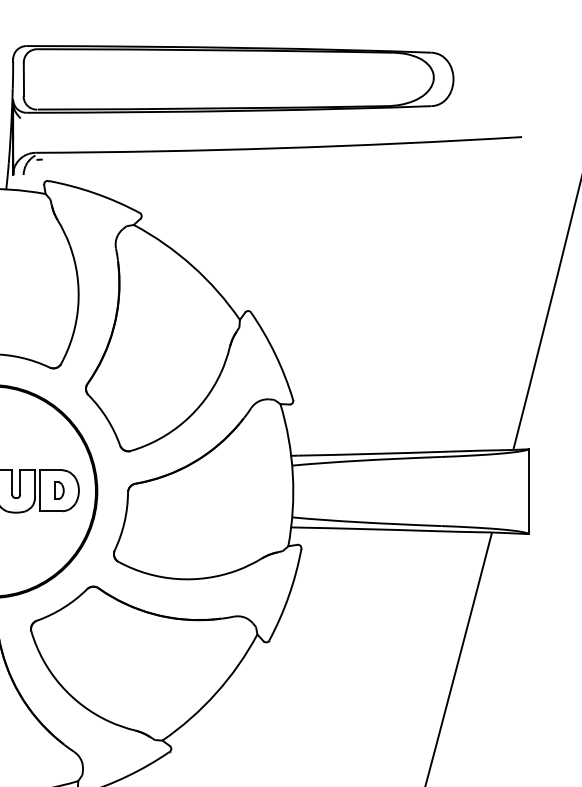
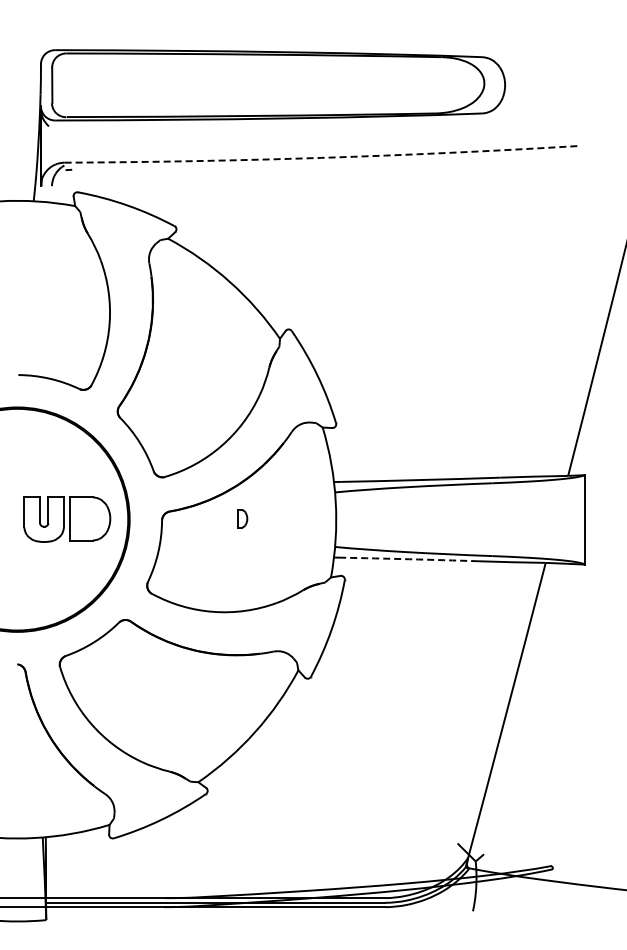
arc: (279, 147) -> (321, 157), solid -> dashed
part: (59, 490) -> (242, 518), moved
arc: (362, 529) -> (409, 559), solid -> dashed

